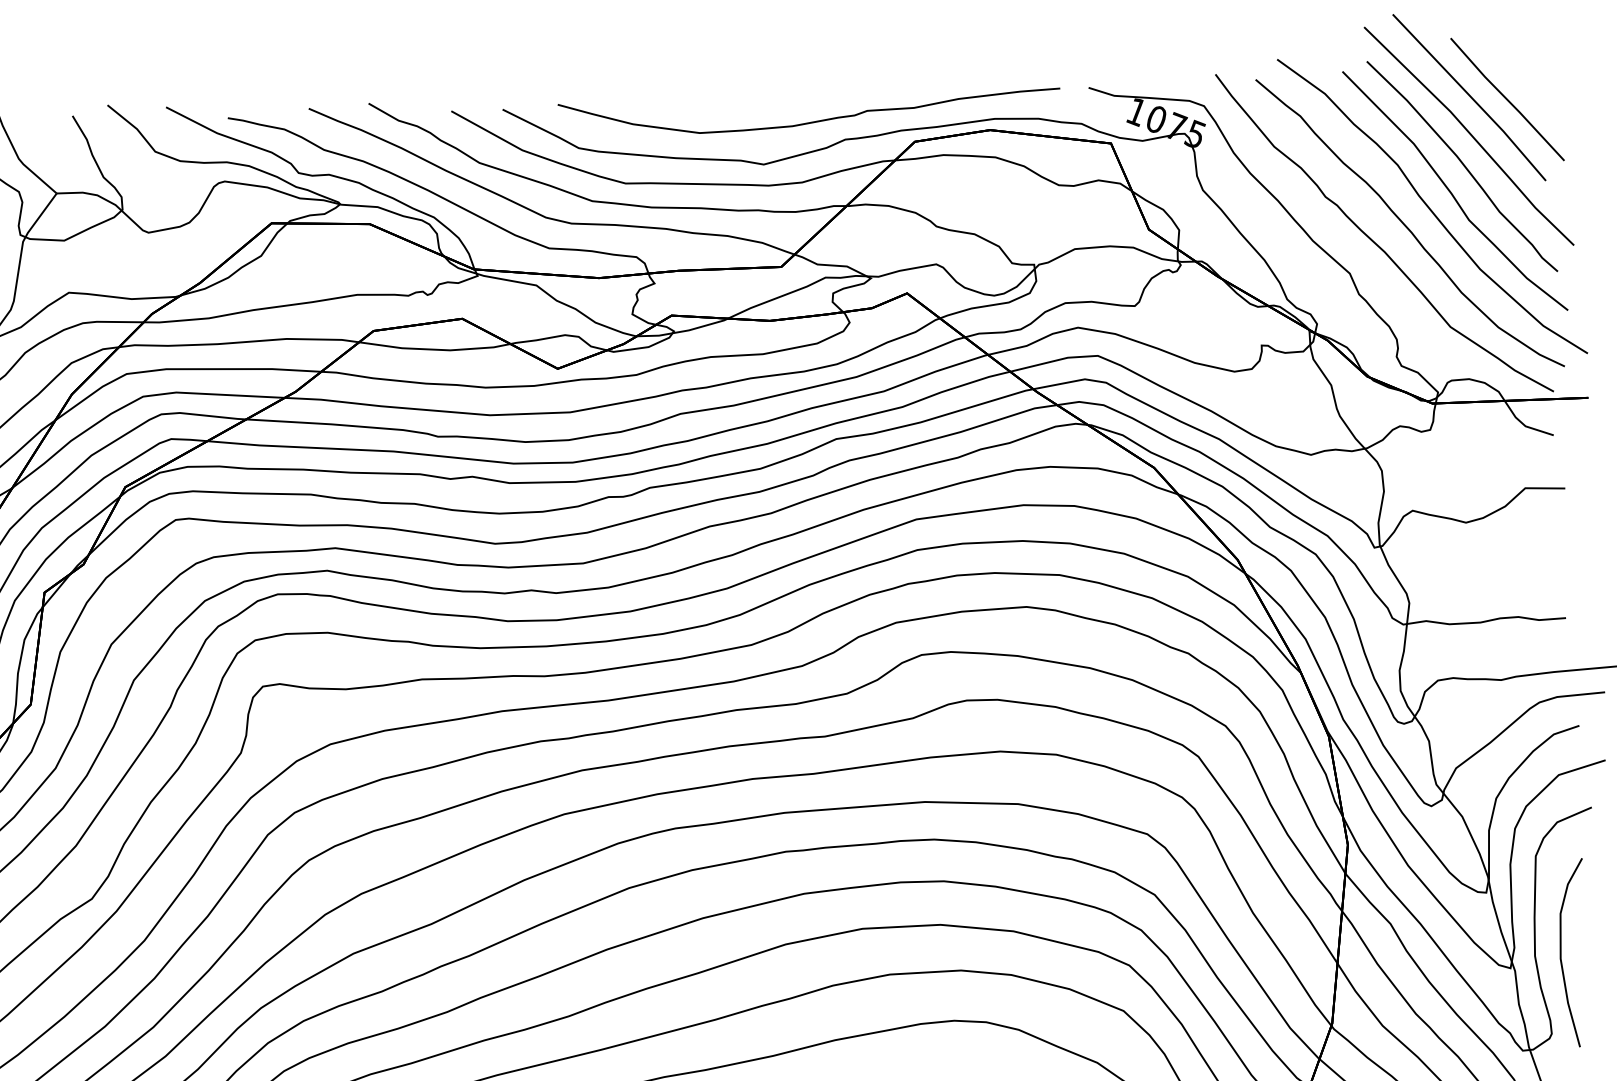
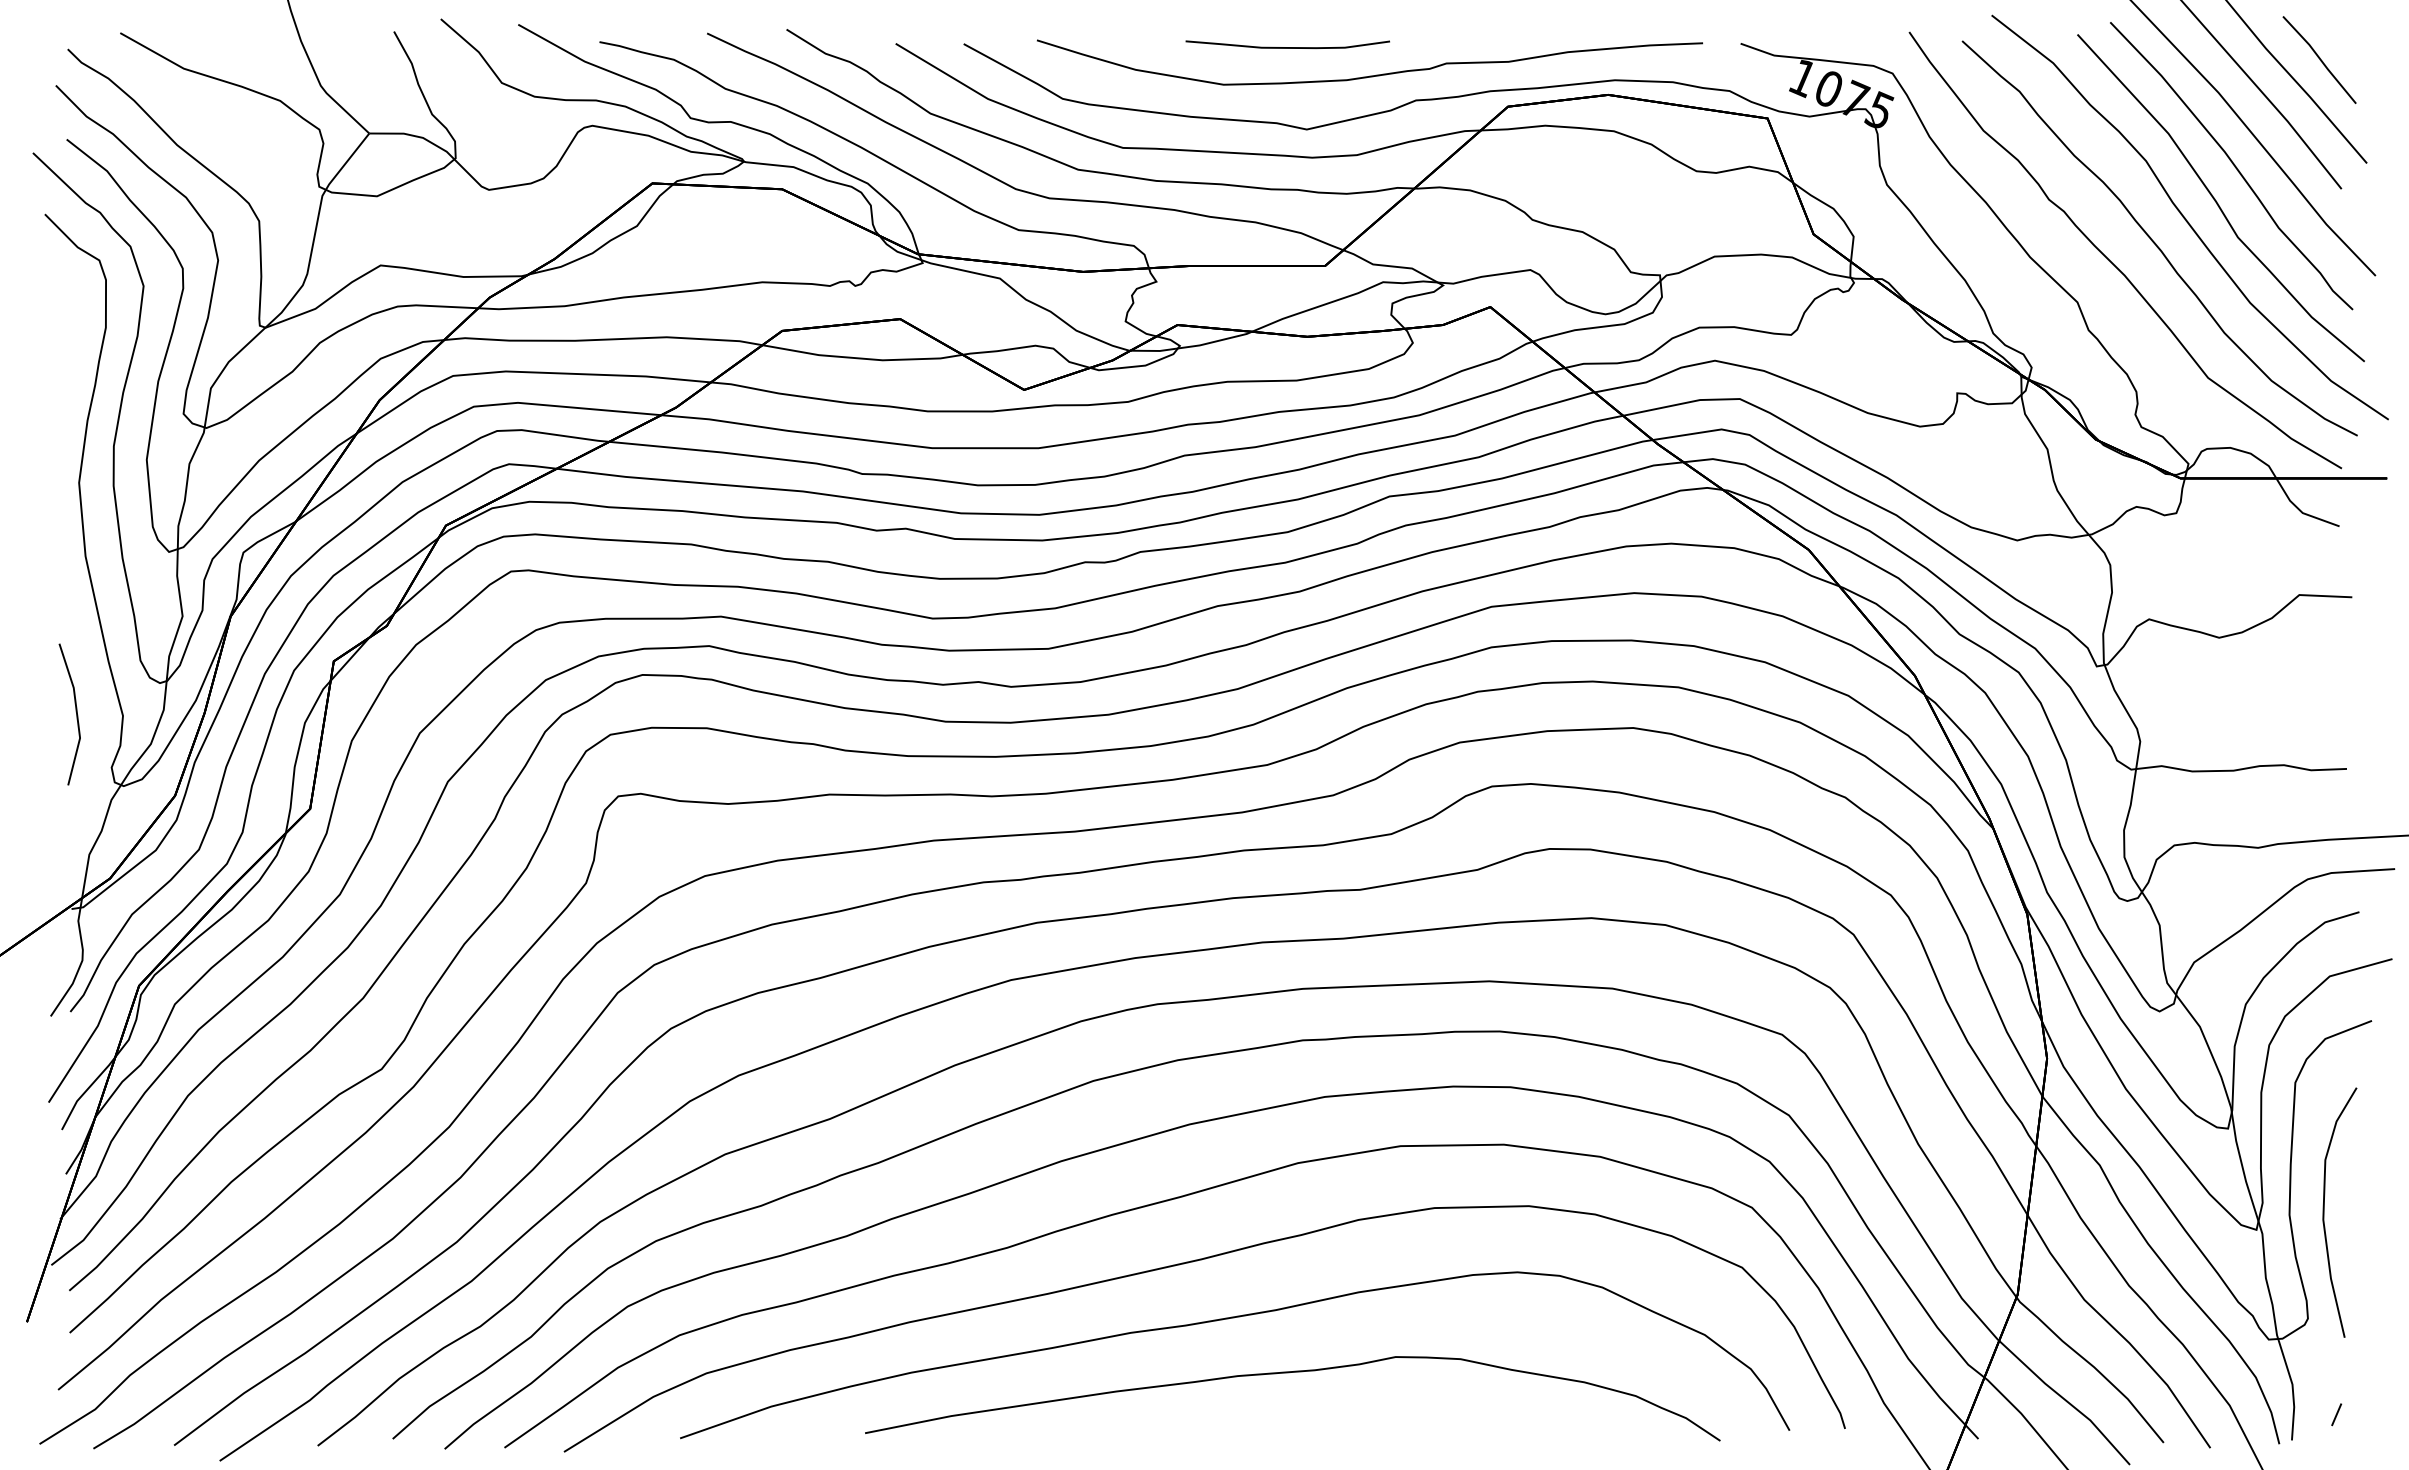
line: (1525, 83) -> (2319, 59), added
curve: (746, 103) -> (1287, 47), added

